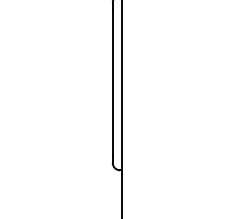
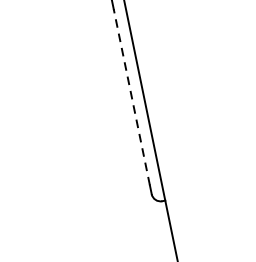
line: (112, 82) -> (131, 96), solid -> dashed

